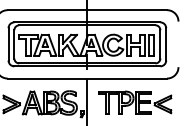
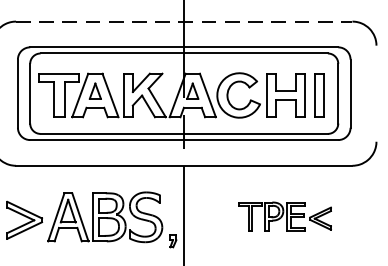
line: (87, 10) -> (184, 22), solid -> dashed
part: (135, 102) -> (285, 216), size x0.6

